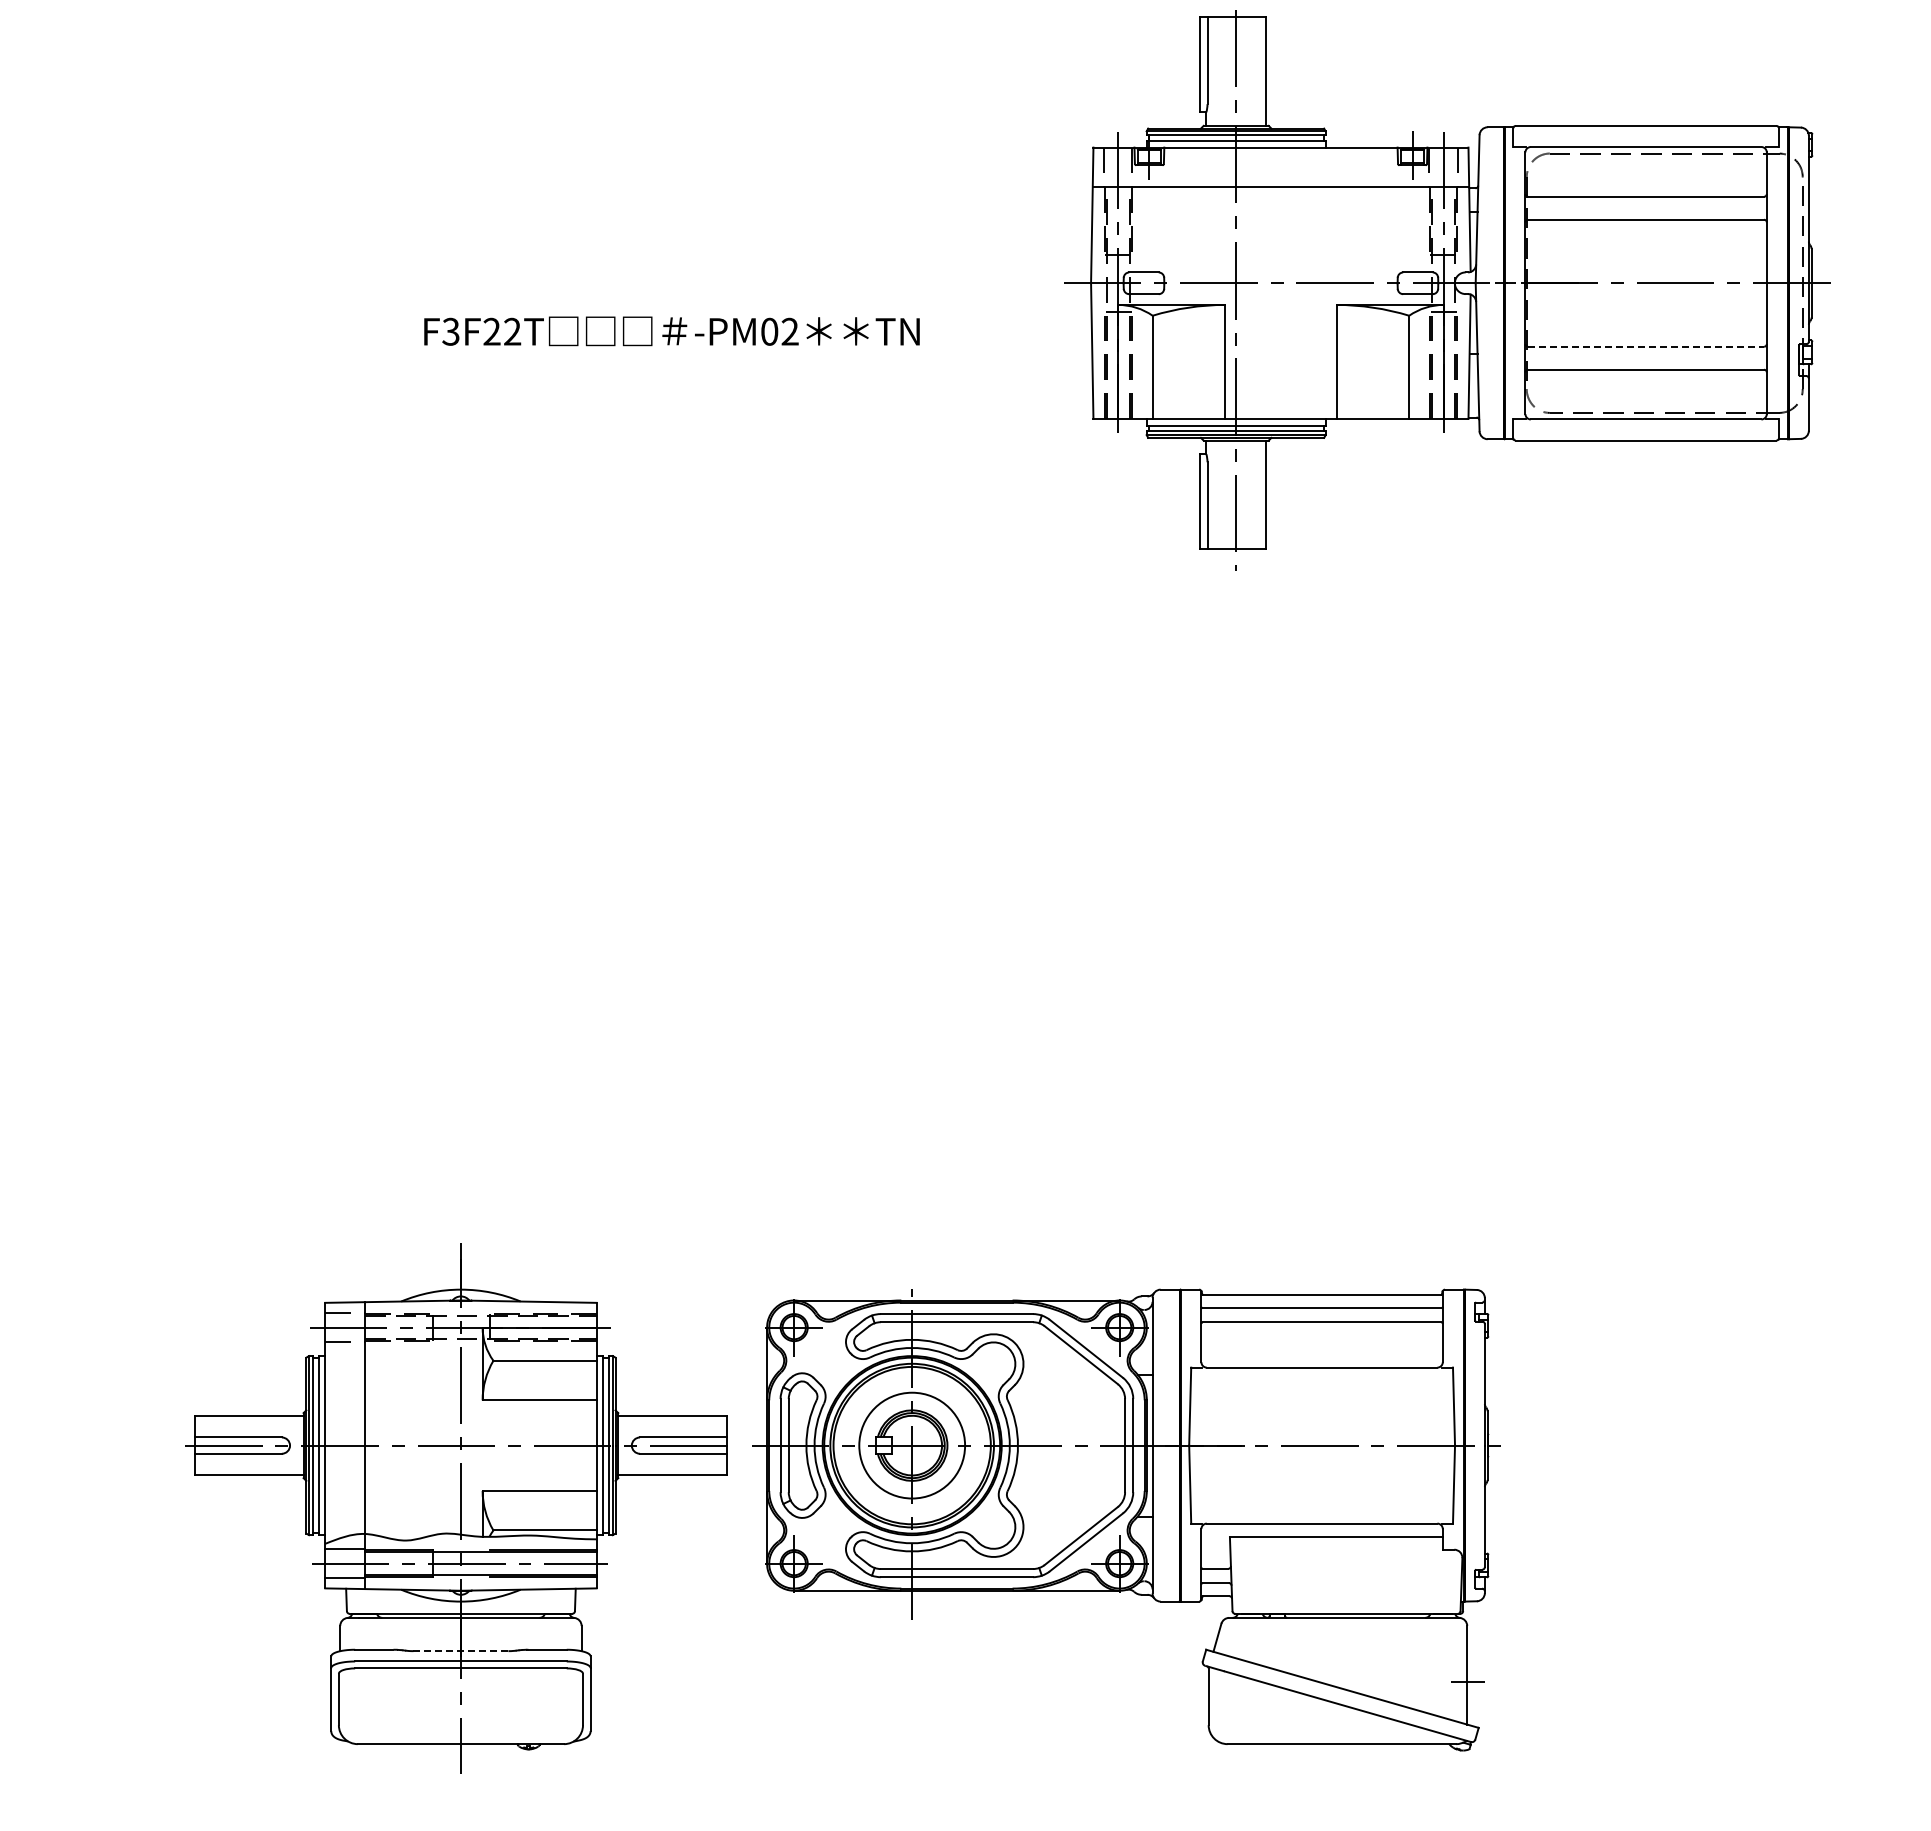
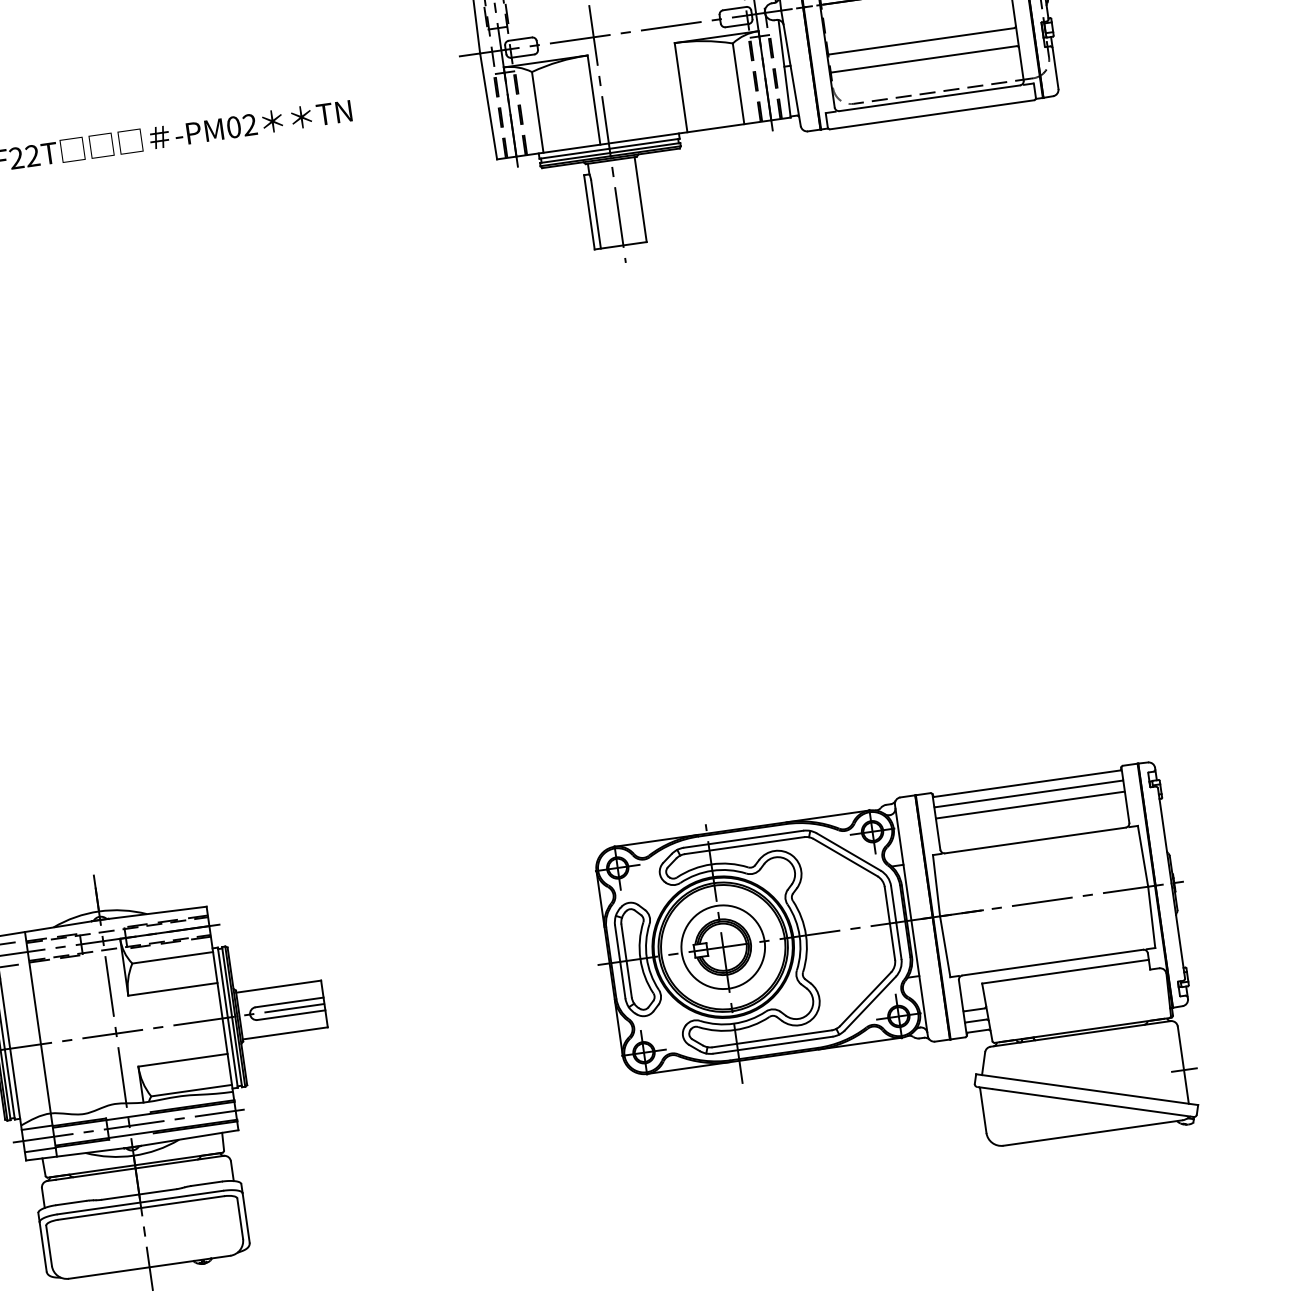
line: (1646, 346) -> (921, 41), dashed -> solid
part: (1126, 1519) -> (899, 981), moved
line: (460, 1651) -> (138, 1194), dashed -> solid

